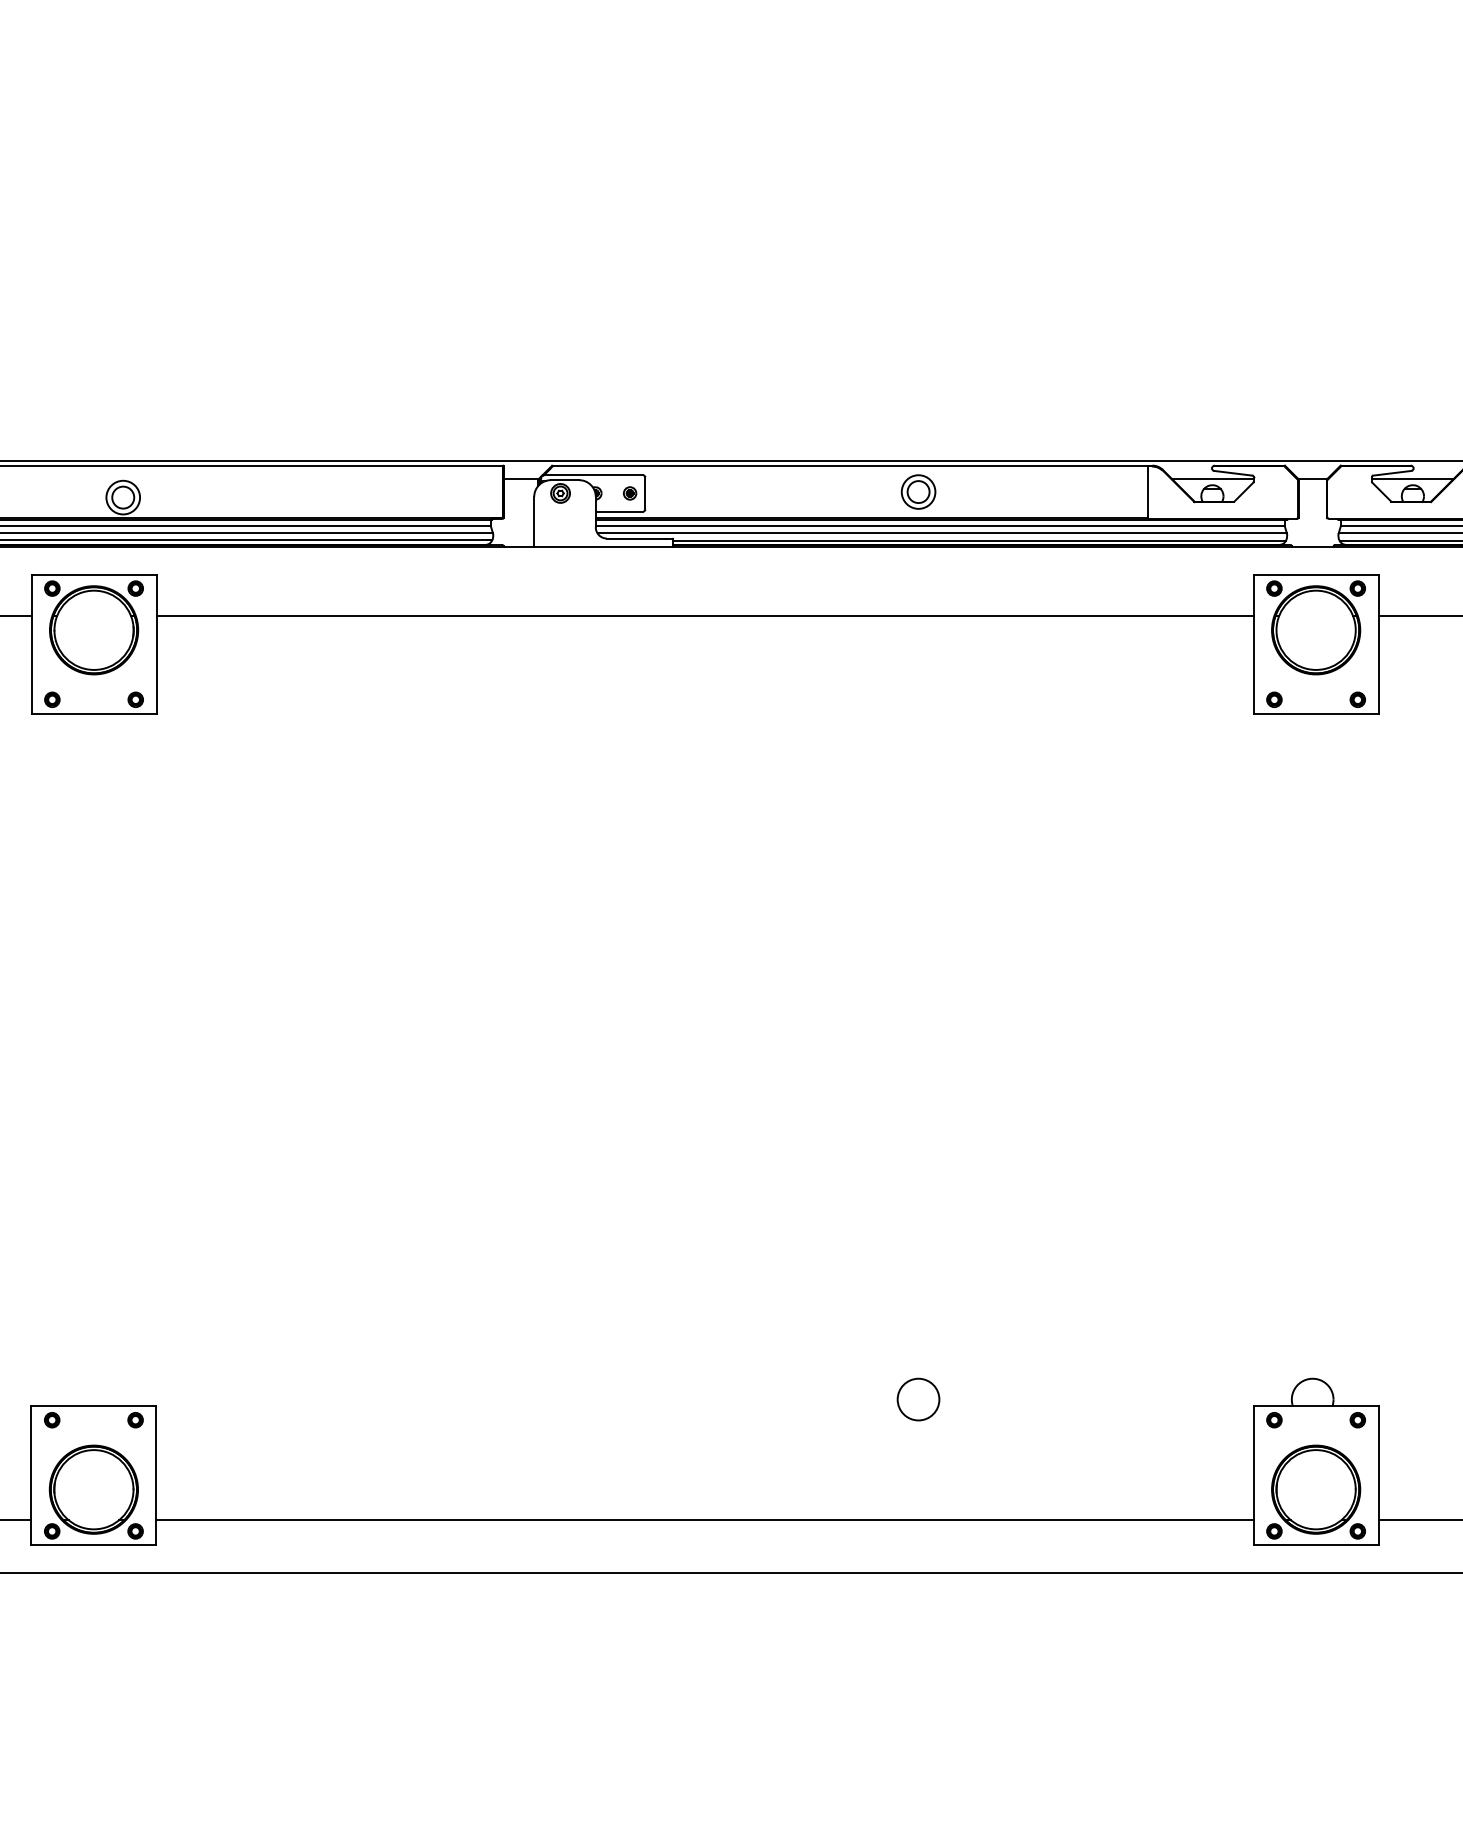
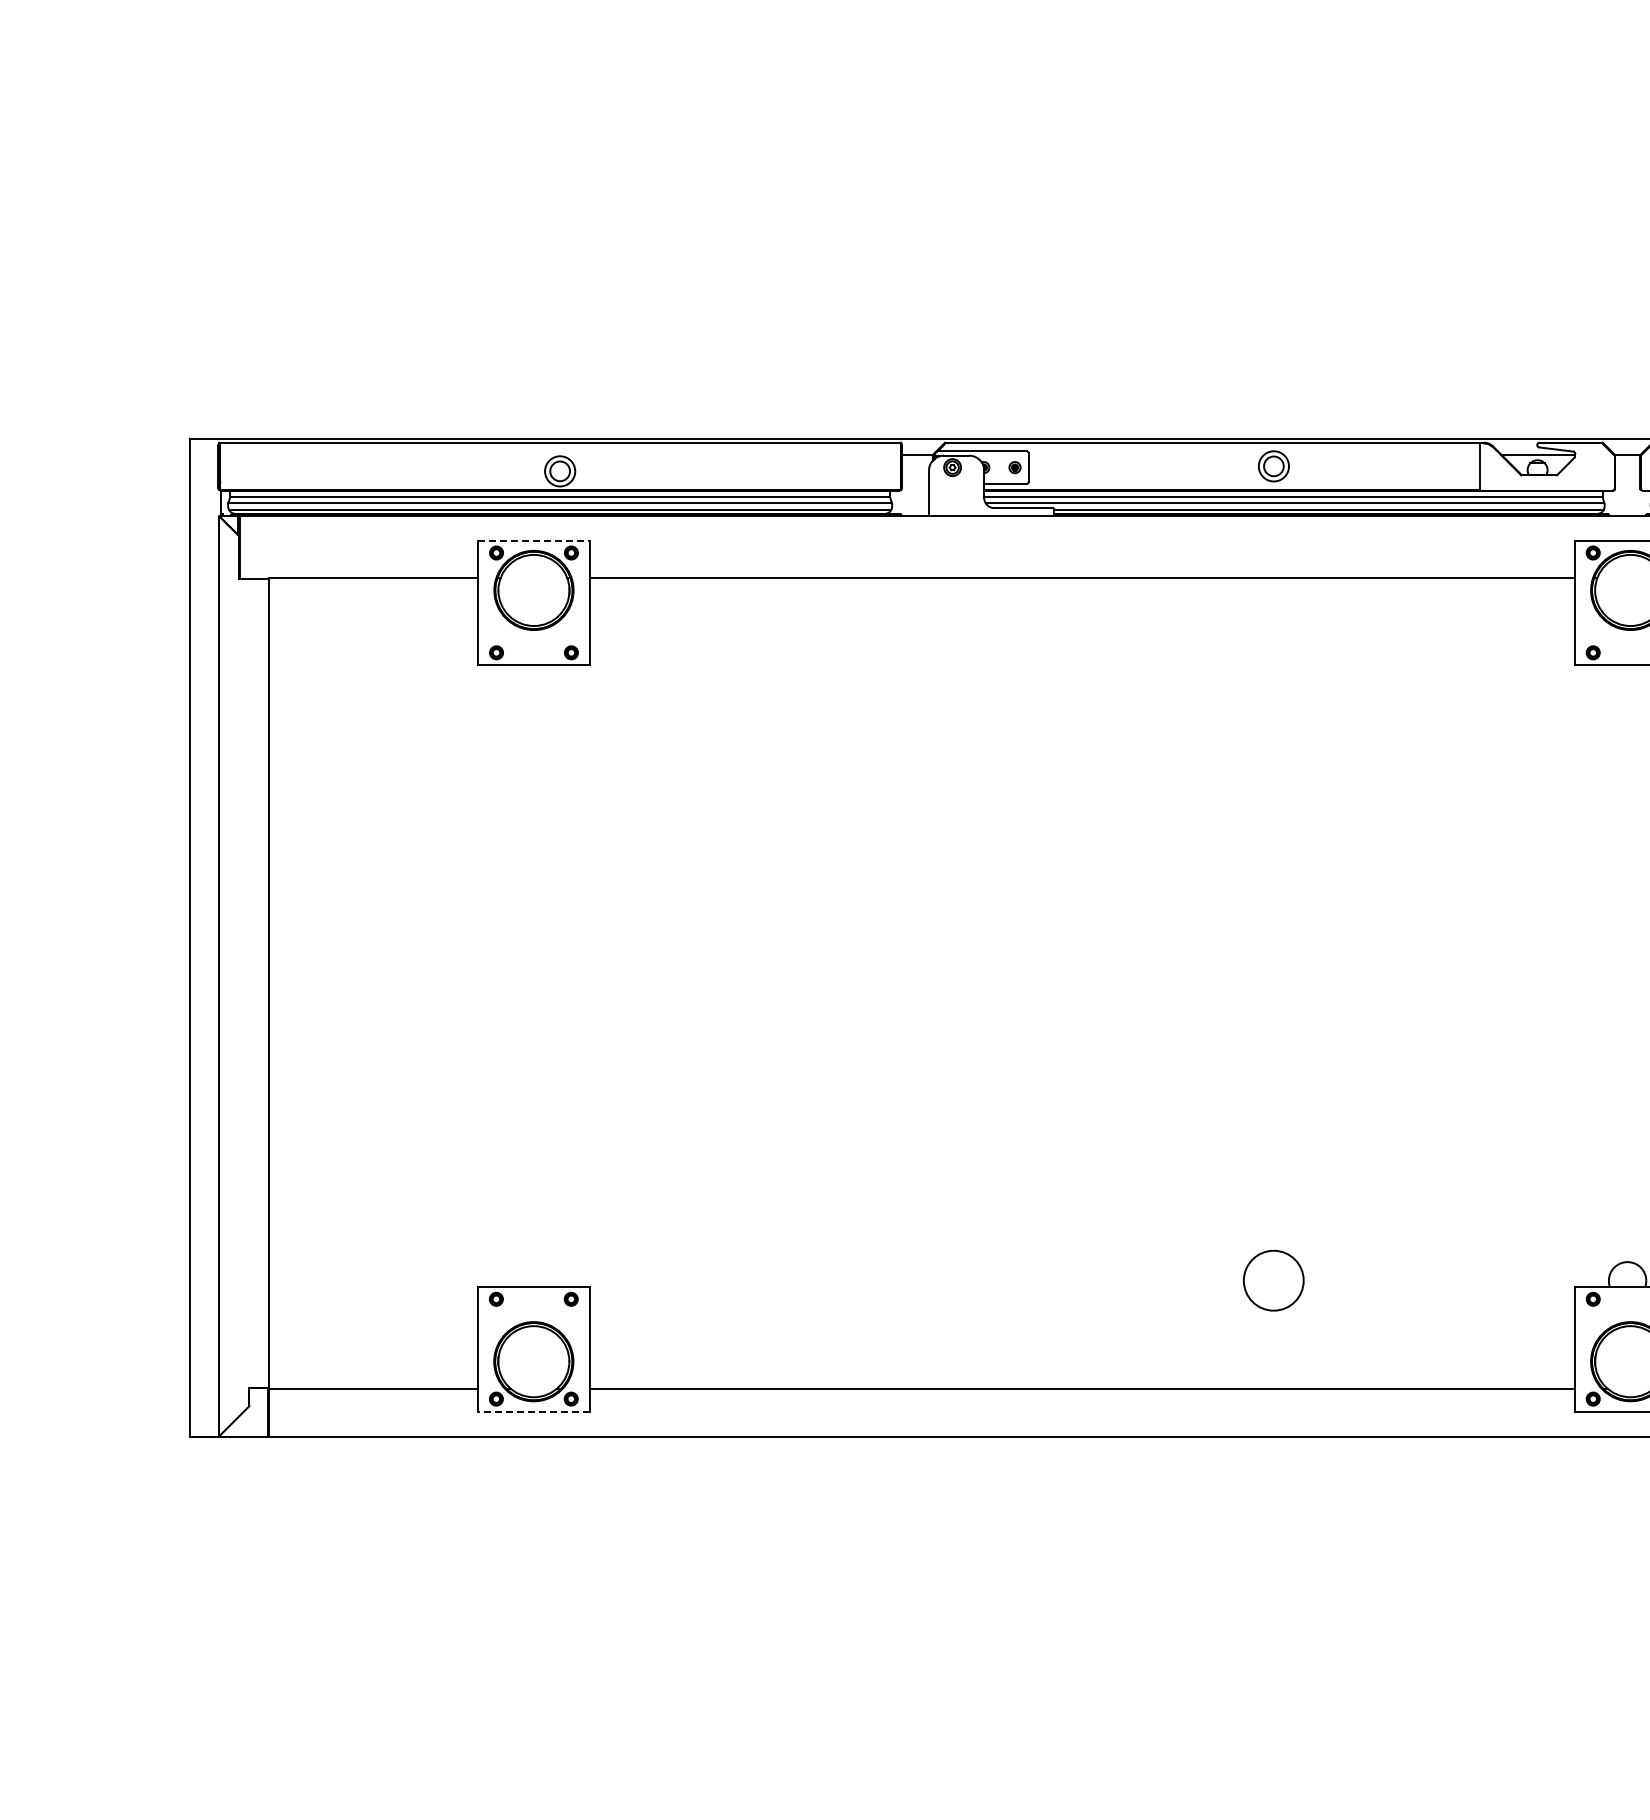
line: (94, 574) -> (534, 540), solid -> dashed
circle: (918, 1399) -> (1273, 1280), size x1.6
line: (93, 1545) -> (533, 1411), solid -> dashed

